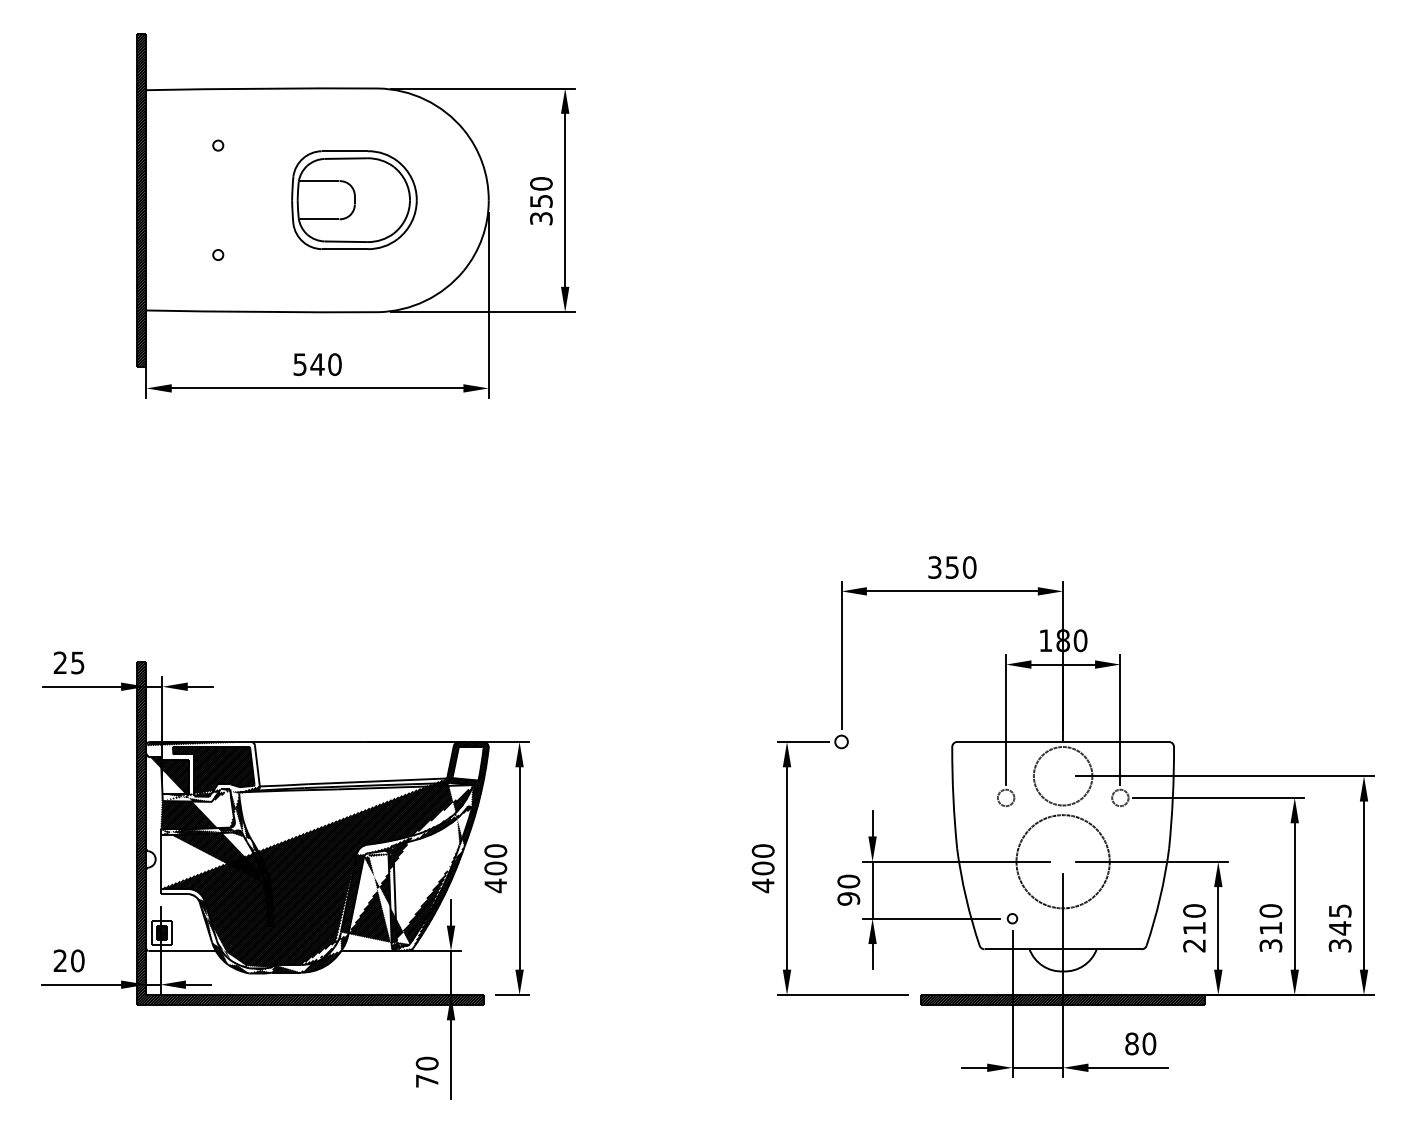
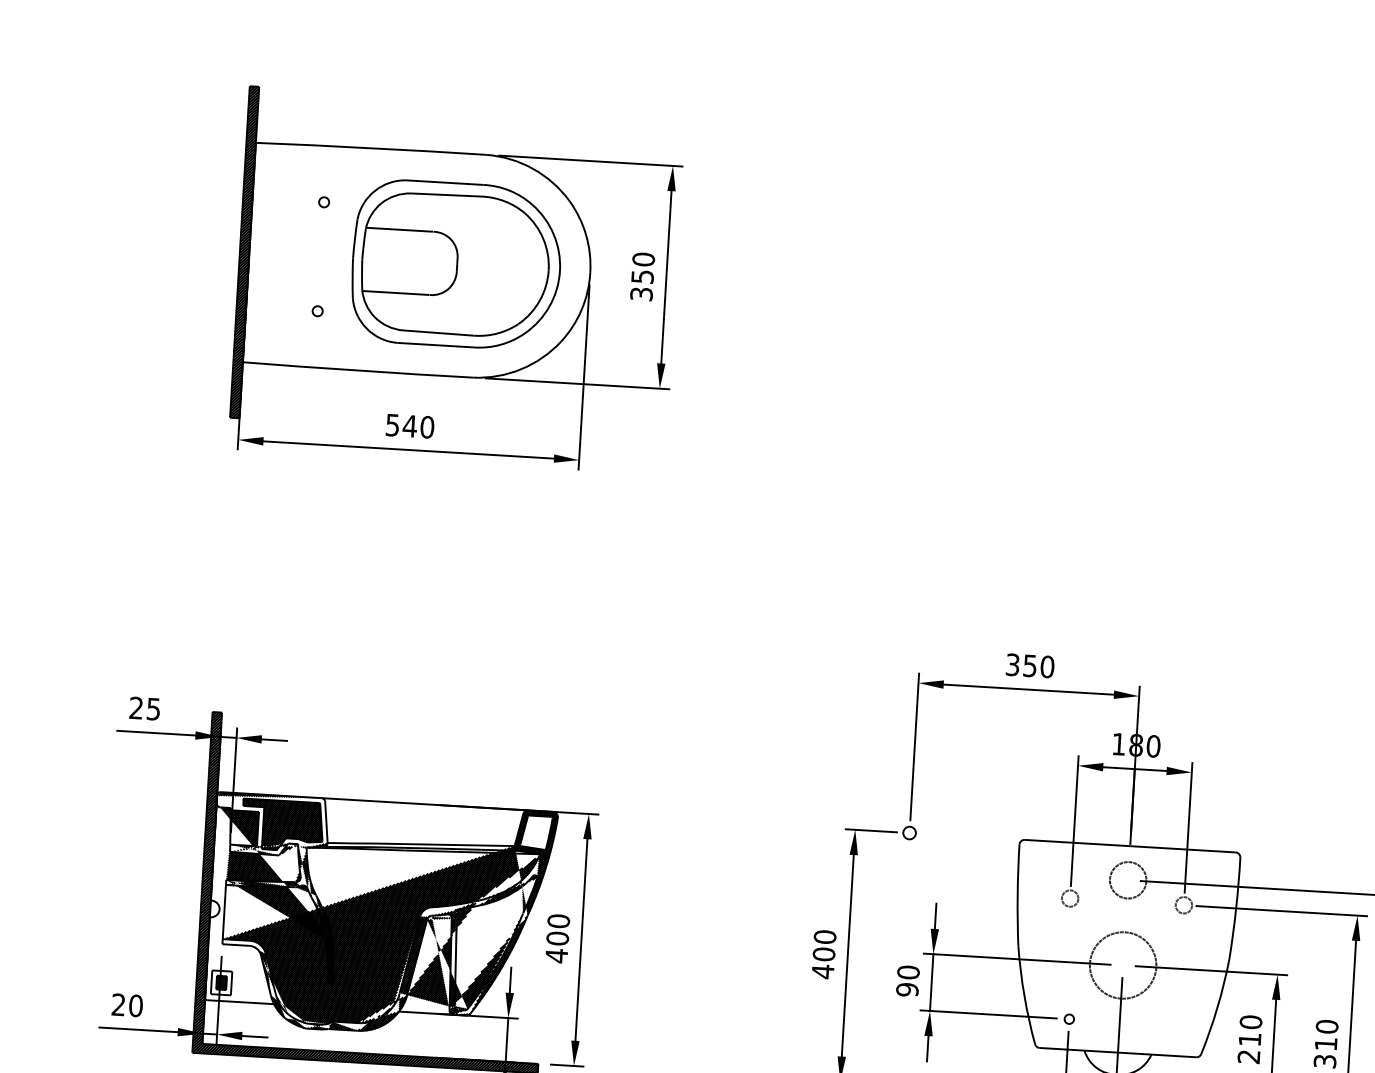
part: (354, 199) -> (456, 264), size x1.67
circle: (1062, 775) -> (1127, 879), size x0.62
circle: (1062, 861) -> (1122, 965), size x0.71

